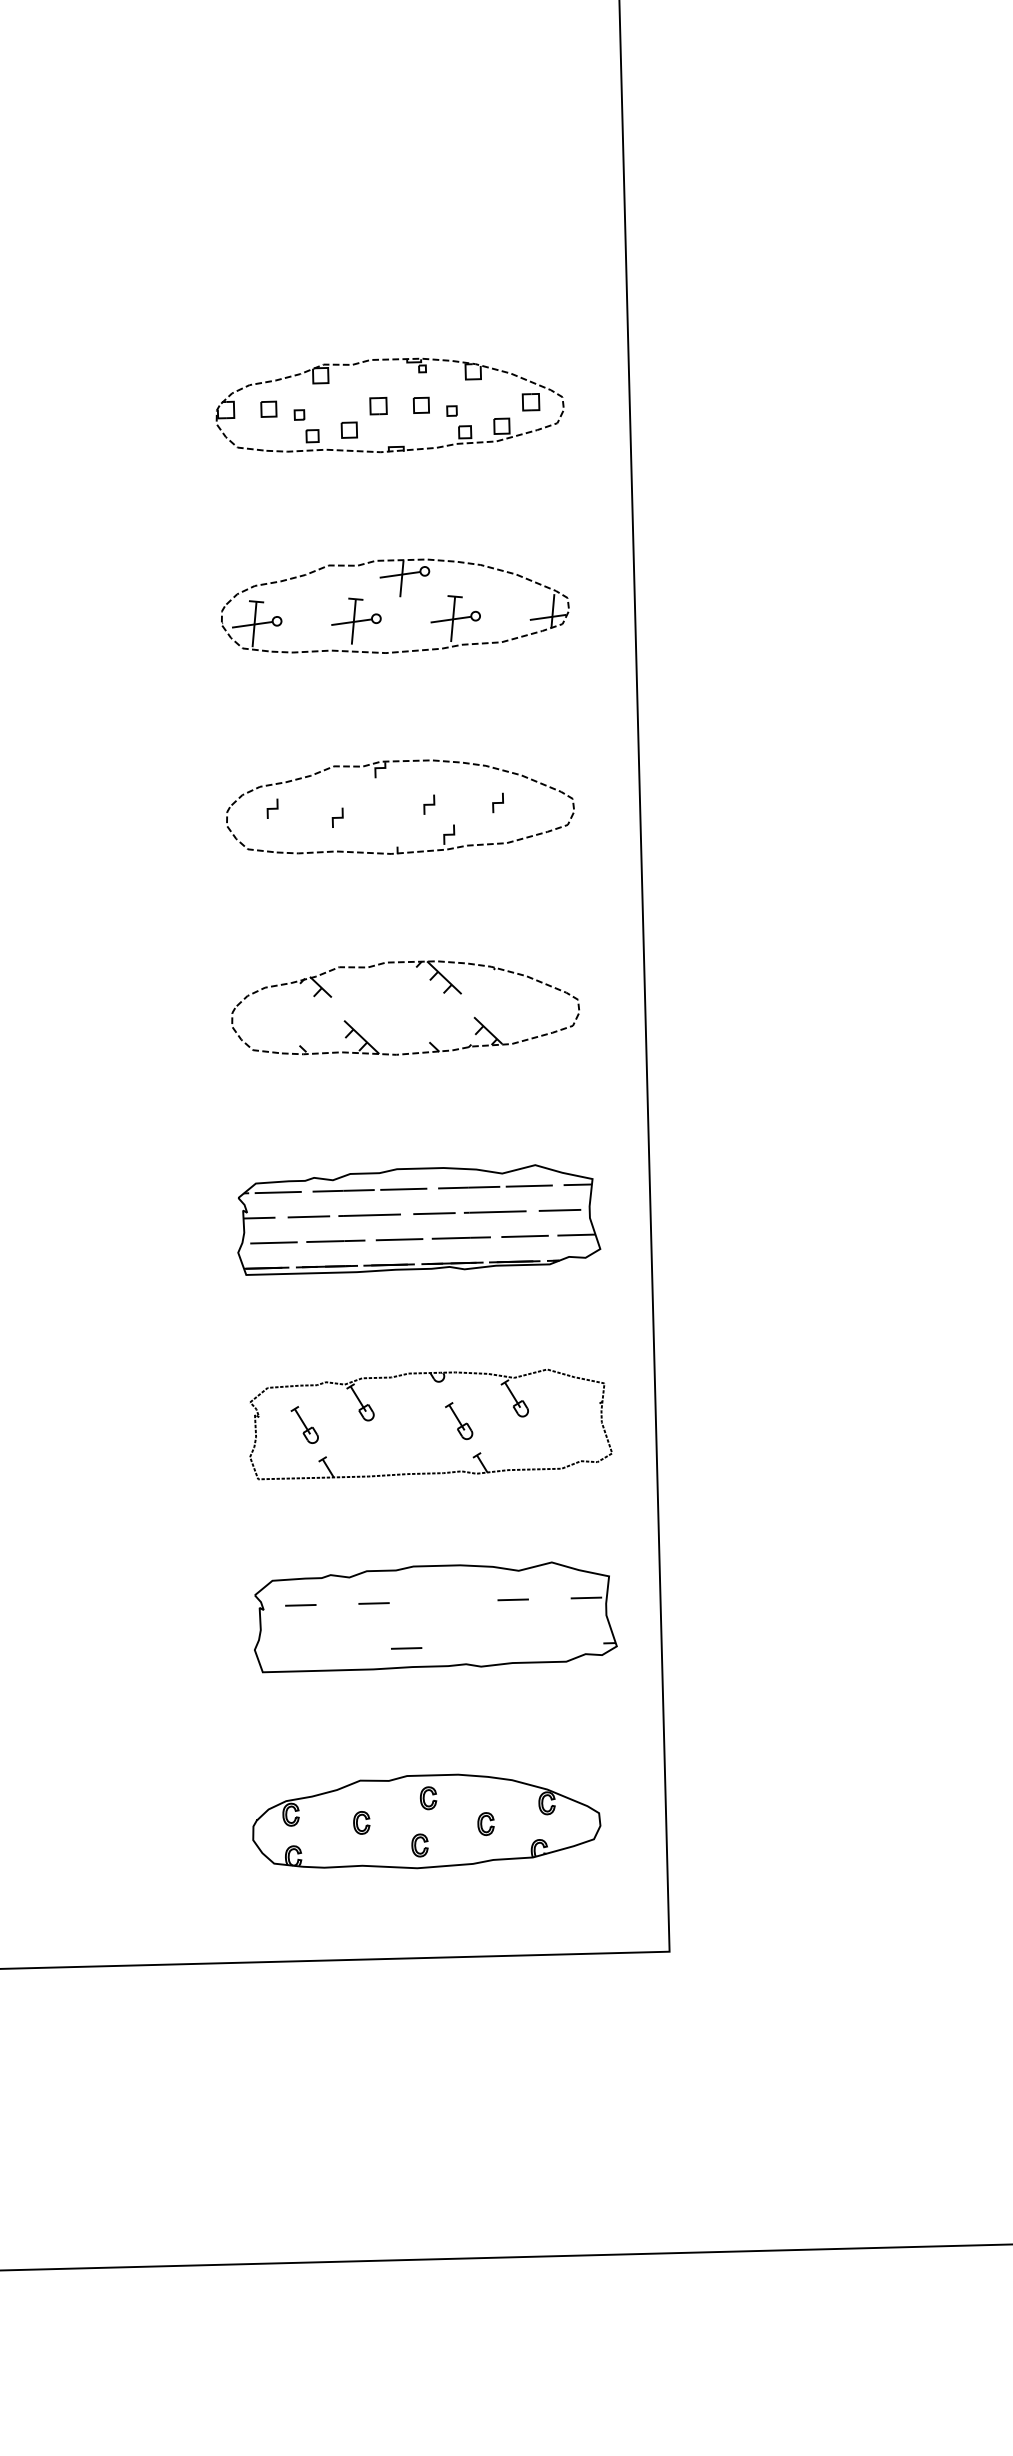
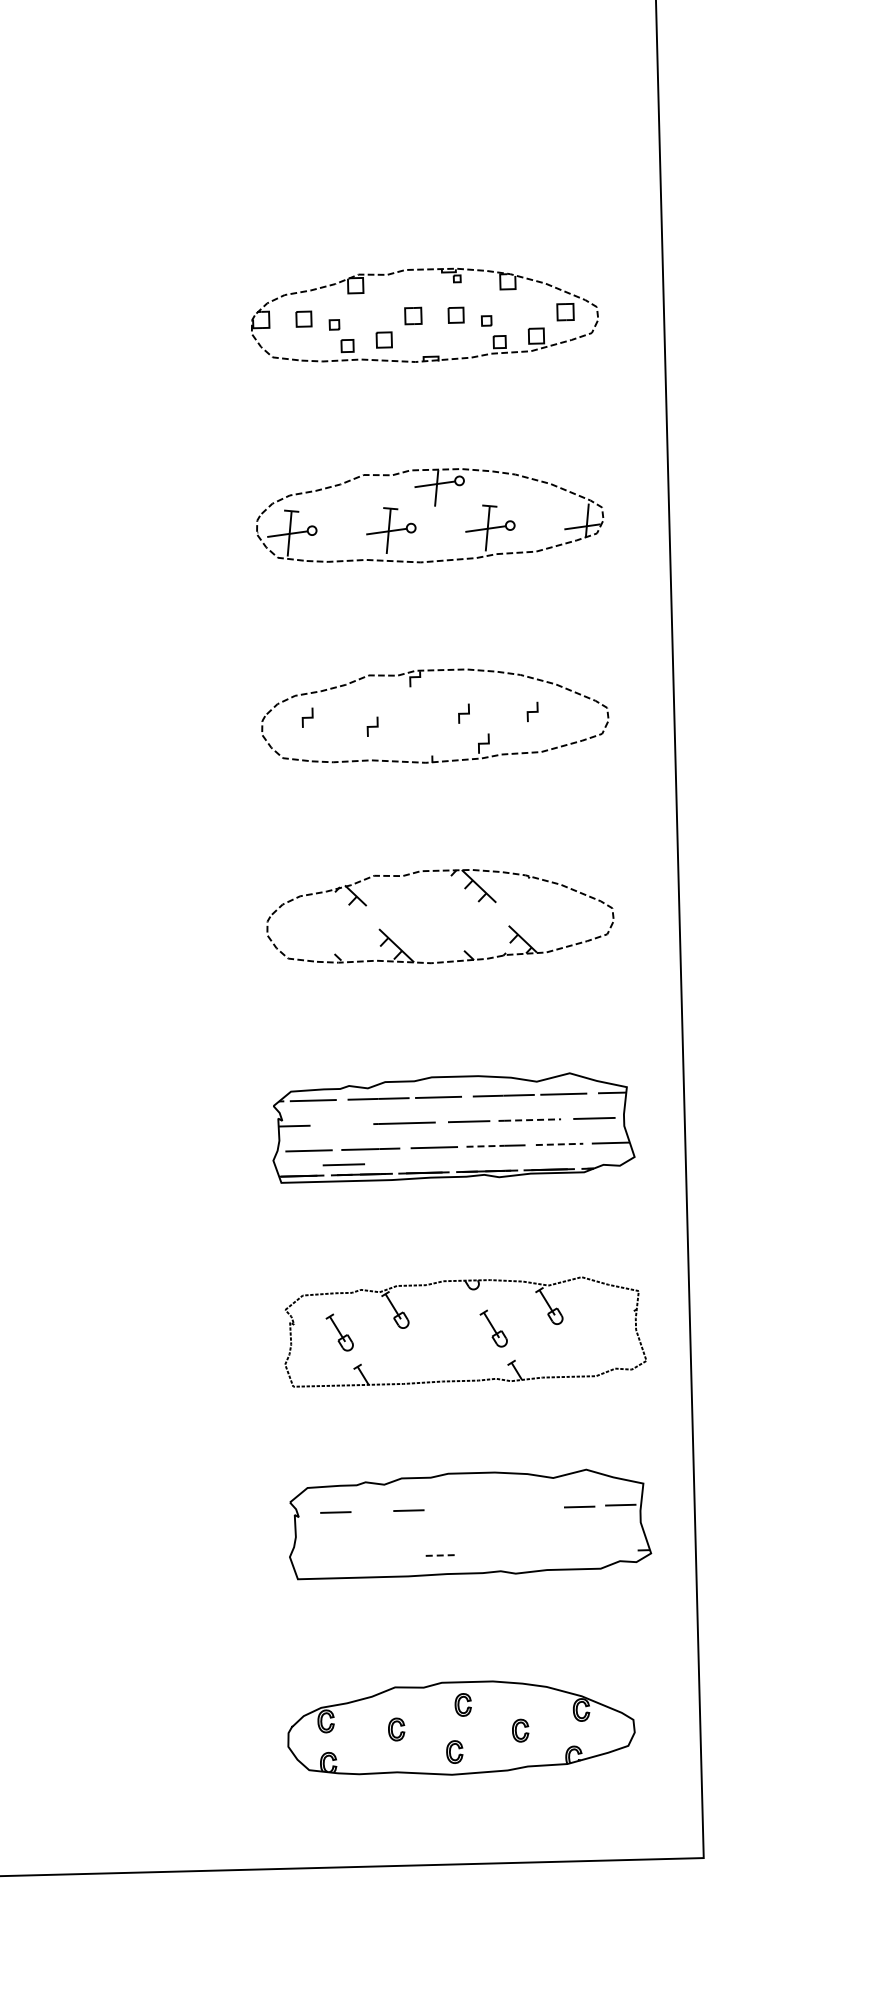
line: (498, 1212) -> (533, 1120), solid -> dashed
line: (308, 1216) -> (343, 1164), moved
line: (525, 1236) -> (559, 1144), solid -> dashed
line: (451, 1238) -> (486, 1146), solid -> dashed
line: (512, 1599) -> (578, 1506), moved
line: (406, 1648) -> (441, 1555), solid -> dashed

